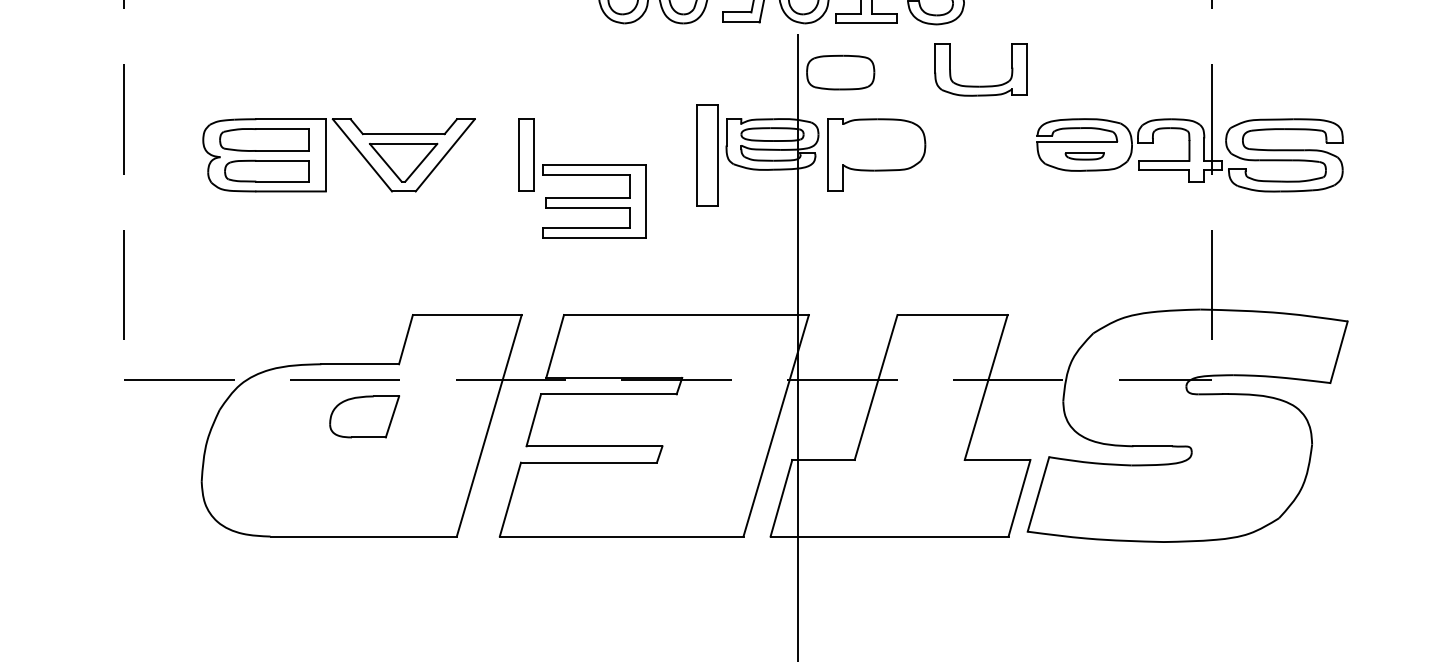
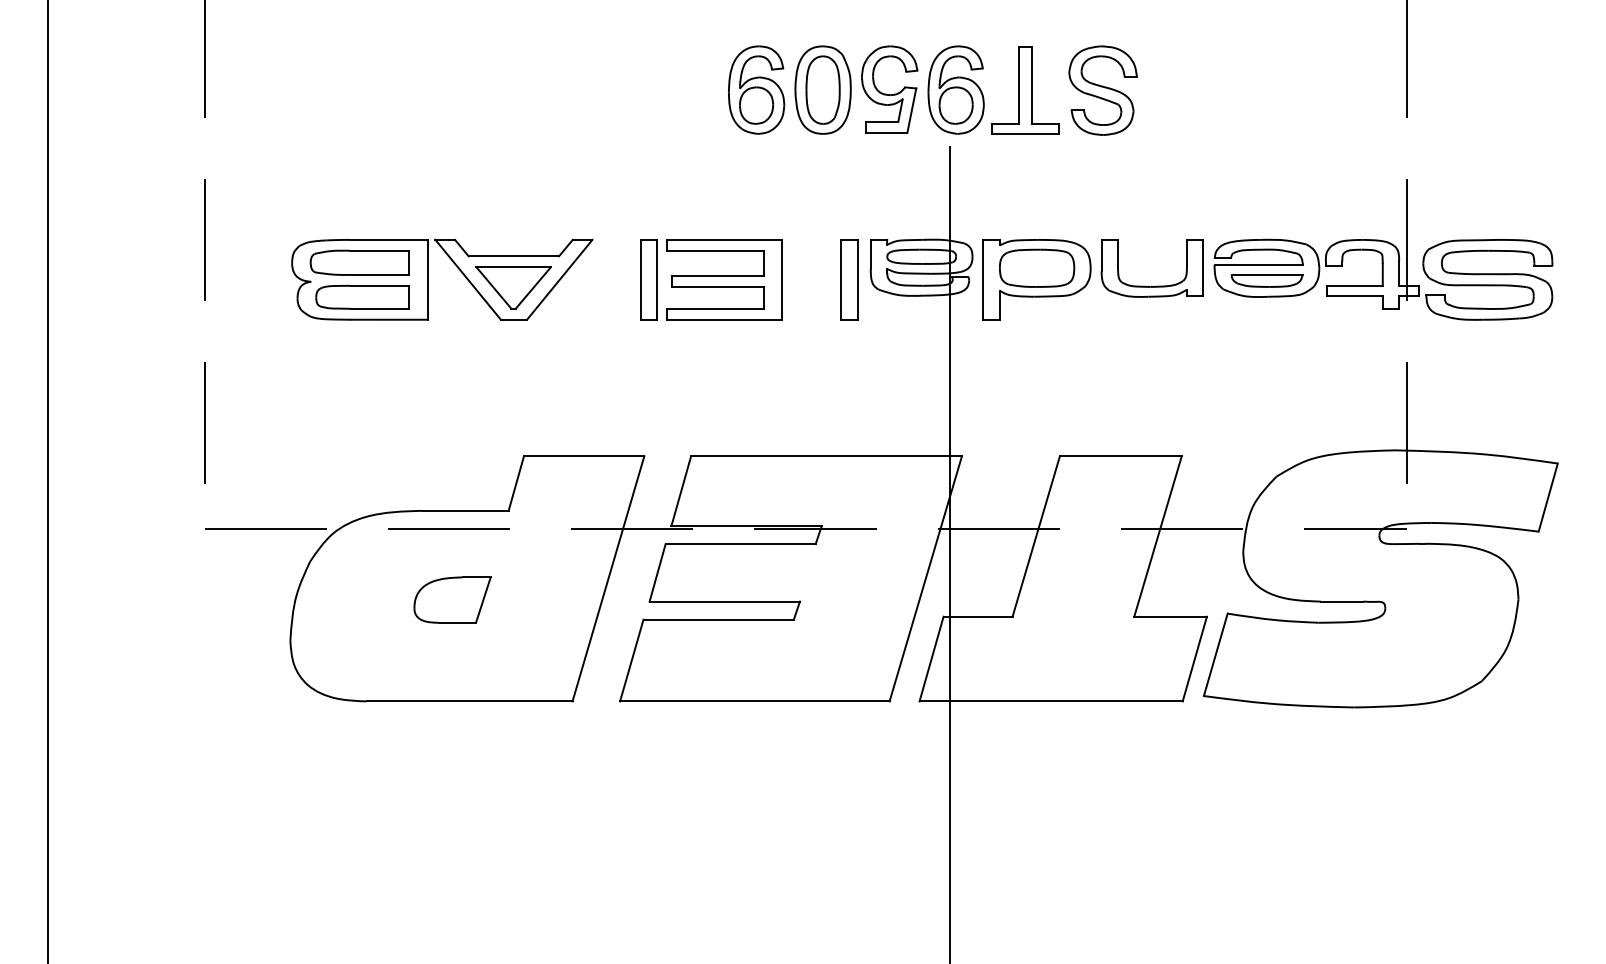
part: (841, 71) -> (1037, 267), moved
part: (984, 85) -> (1156, 285), moved
part: (707, 155) -> (849, 279), size x0.71
part: (1084, 155) -> (1266, 280), size x1.67
part: (594, 201) -> (724, 279), moved
part: (364, 416) -> (452, 599), moved

